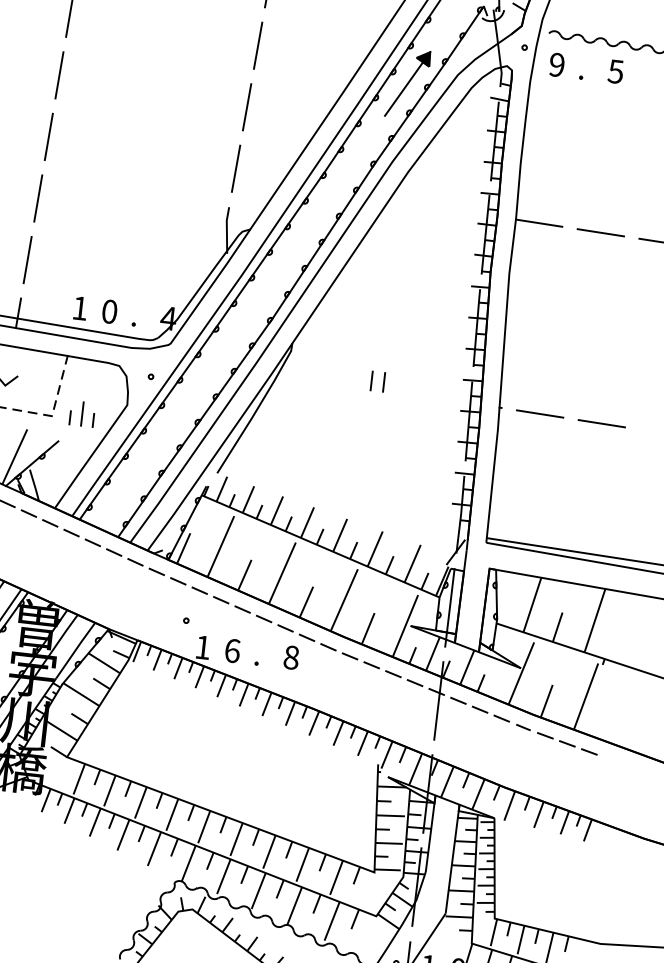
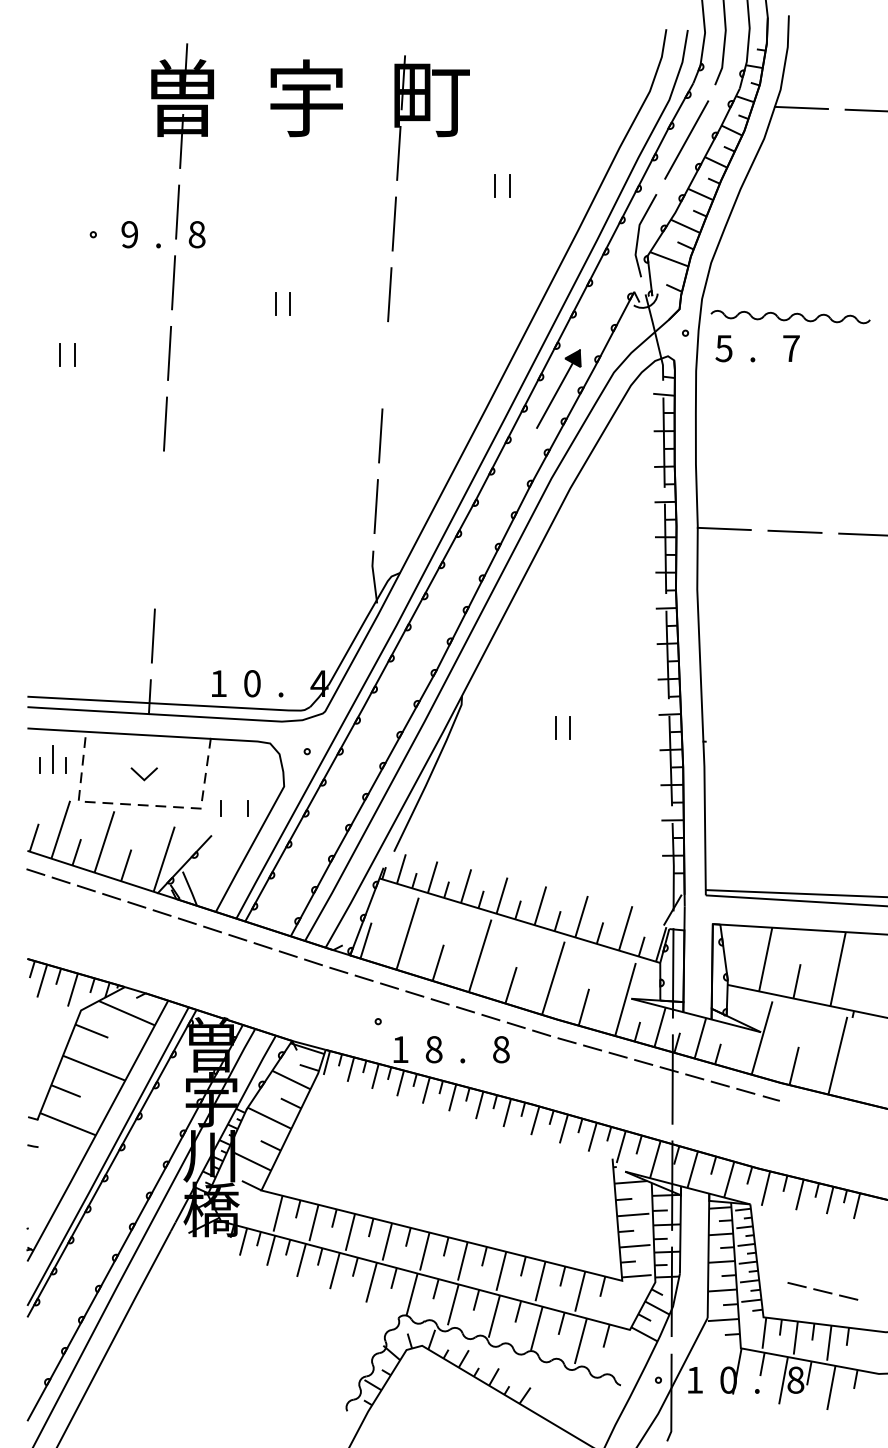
line: (257, 44) -> (384, 364), removed
text: (556, 64) -> (723, 348), 9 -> 5
text: (615, 71) -> (790, 348), 5 -> 7
line: (48, 136) -> (160, 494), removed
line: (37, 197) -> (156, 564), removed
line: (539, 413) -> (749, 743), removed
line: (82, 414) -> (234, 802), removed
line: (601, 423) -> (820, 746), removed
text: (232, 650) -> (433, 1049), 6 -> 8
part: (567, 743) -> (822, 1291), moved

